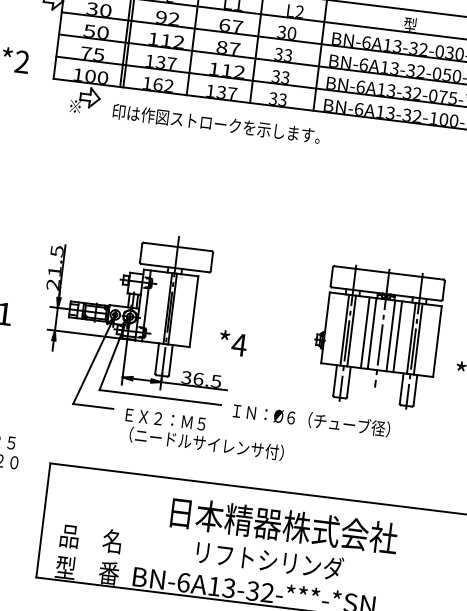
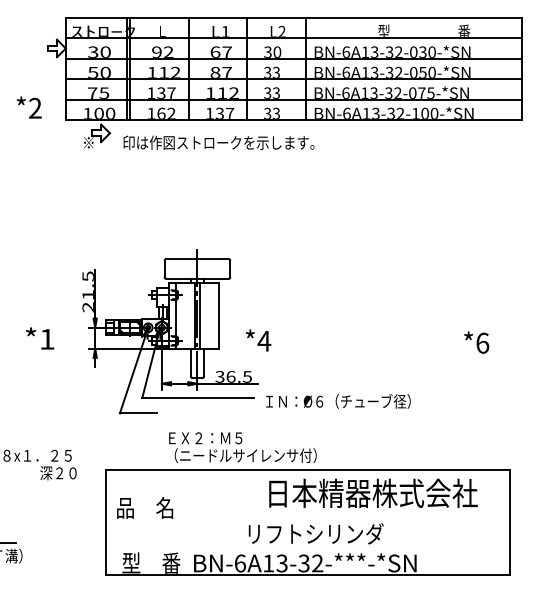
part: (376, 336) -> (388, 318), removed
text: (204, 434) -> (242, 447), moved
text: (284, 524) -> (373, 492), moved
text: (91, 538) -> (145, 507), moved

